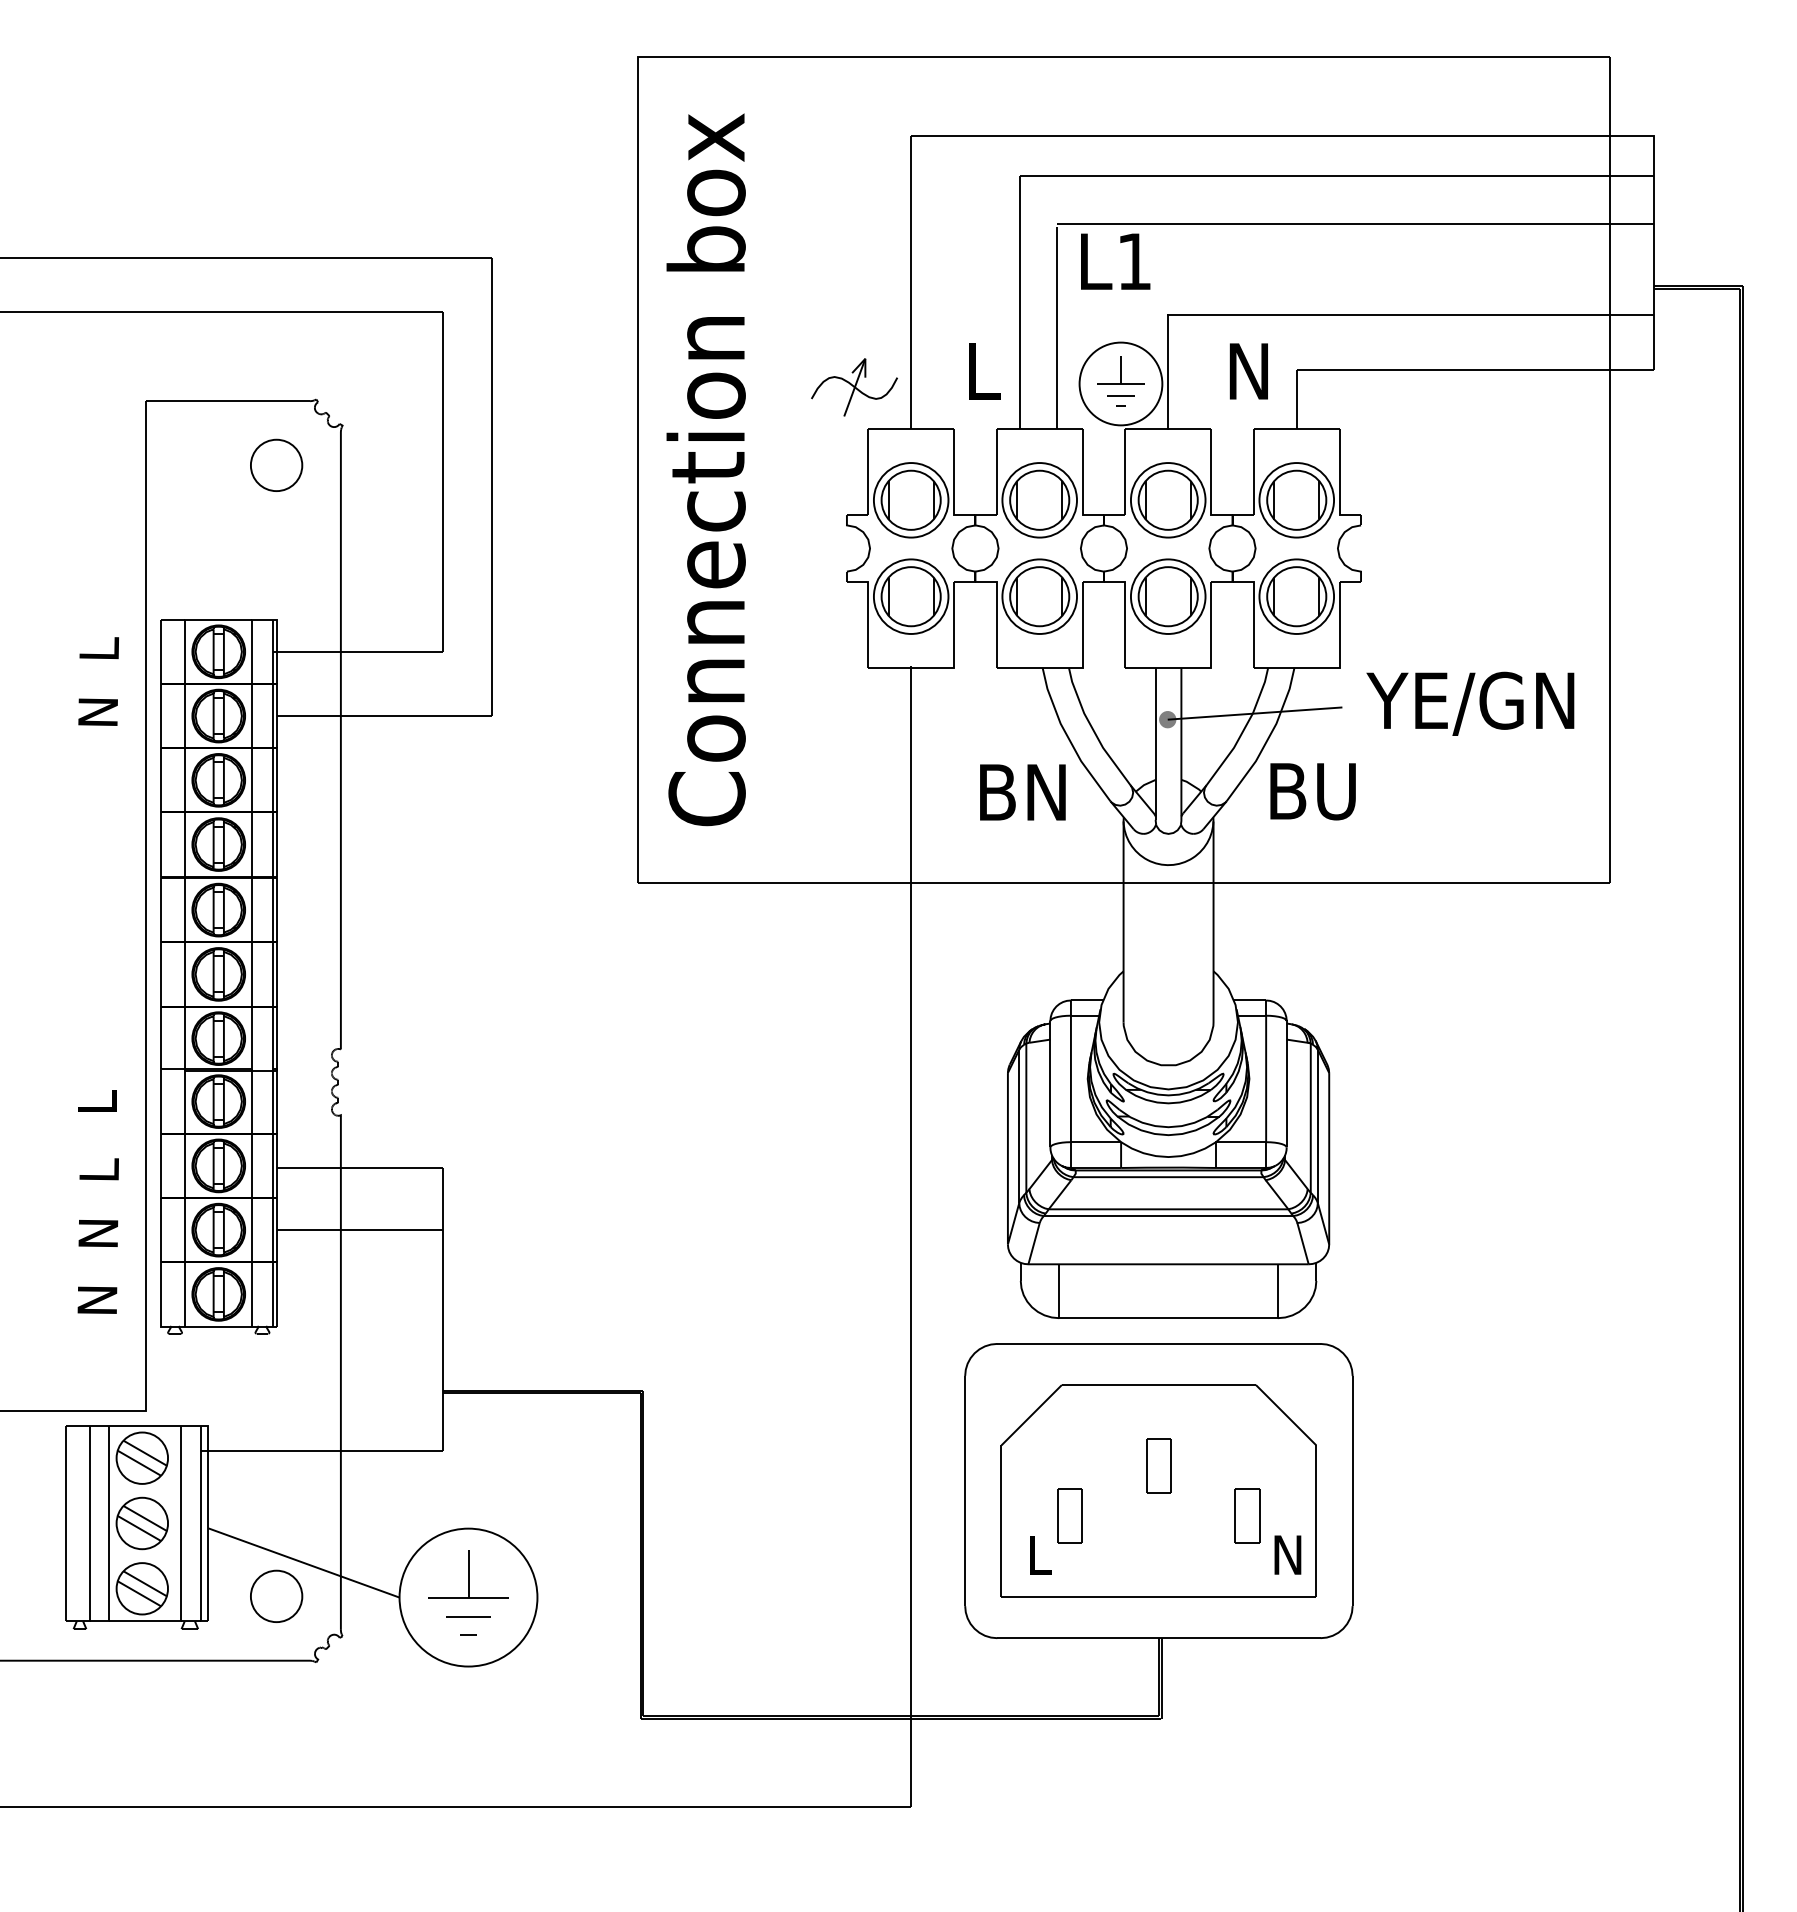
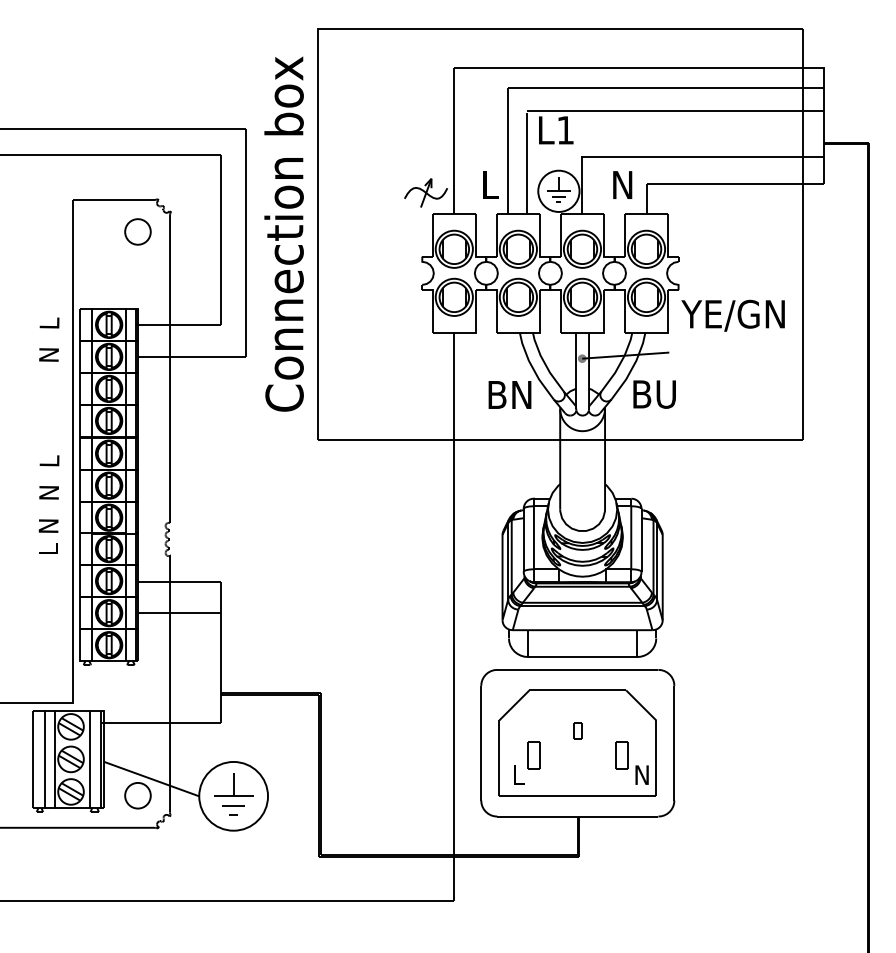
text: (704, 468) -> (283, 233), moved
text: (1469, 703) -> (732, 315), moved
text: (97, 1234) -> (48, 493), moved
part: (1158, 1465) -> (577, 730), size x0.6

